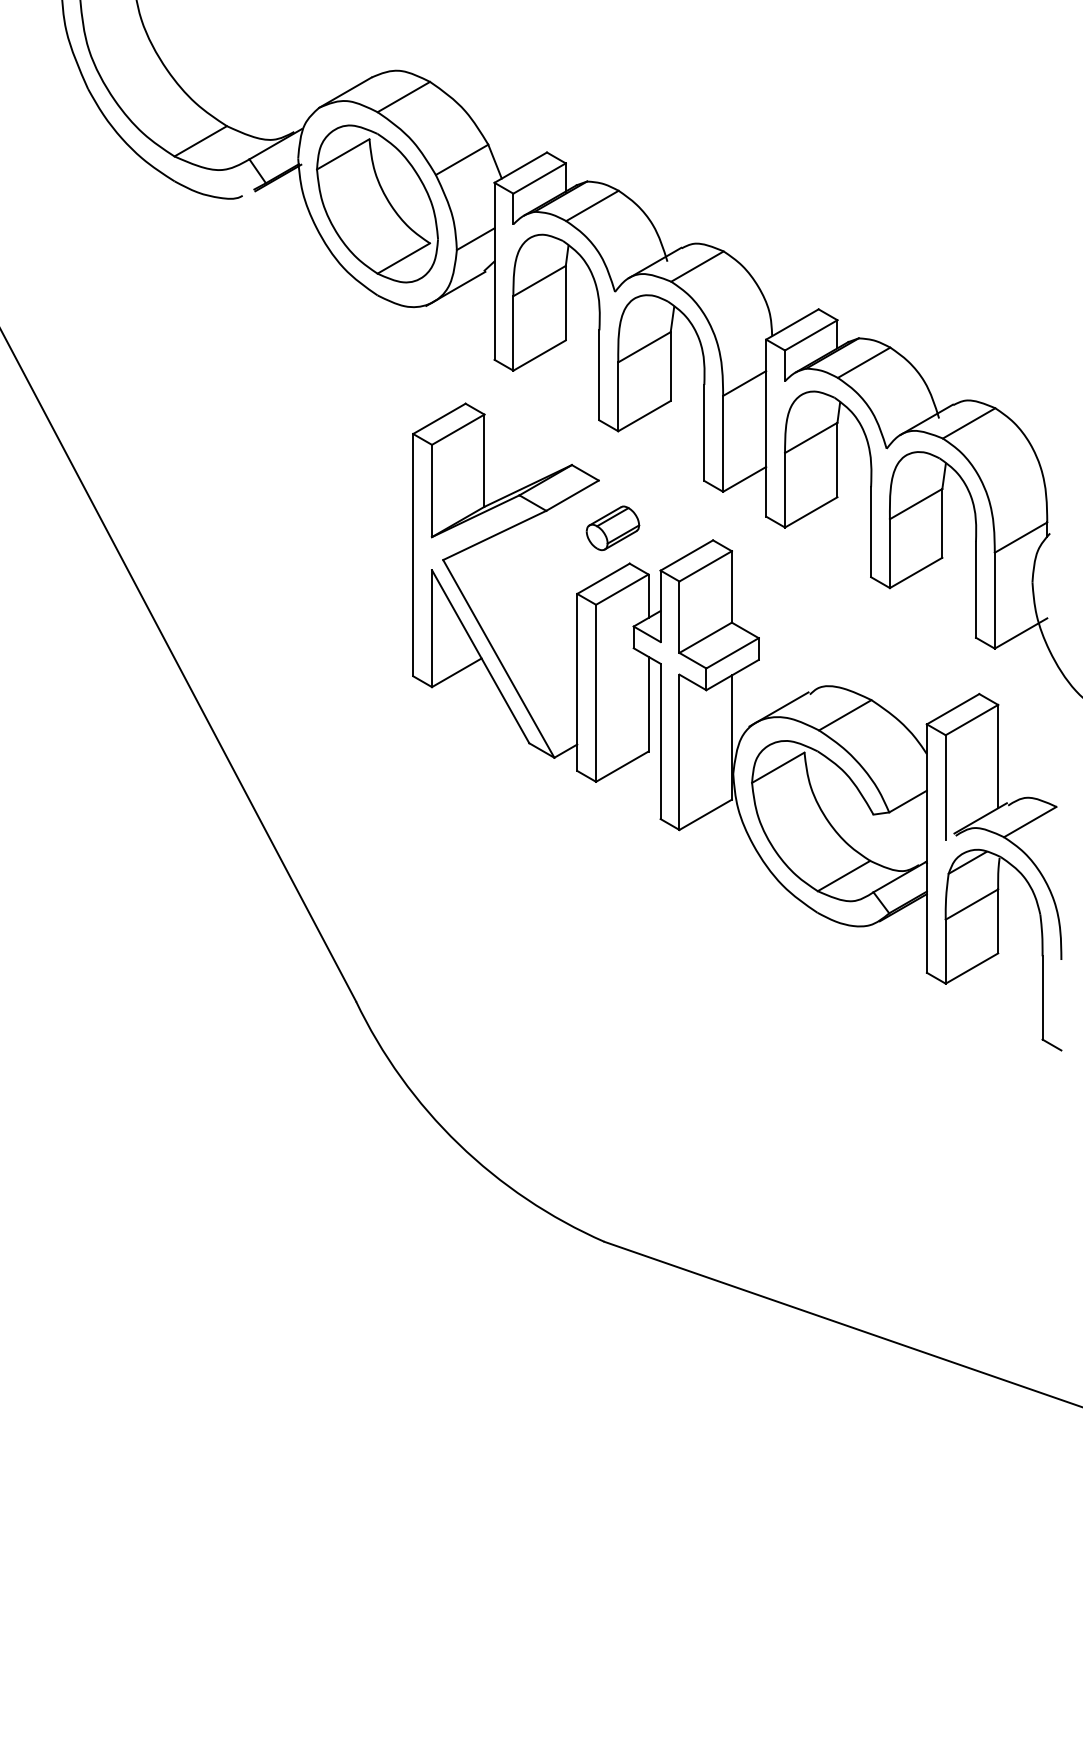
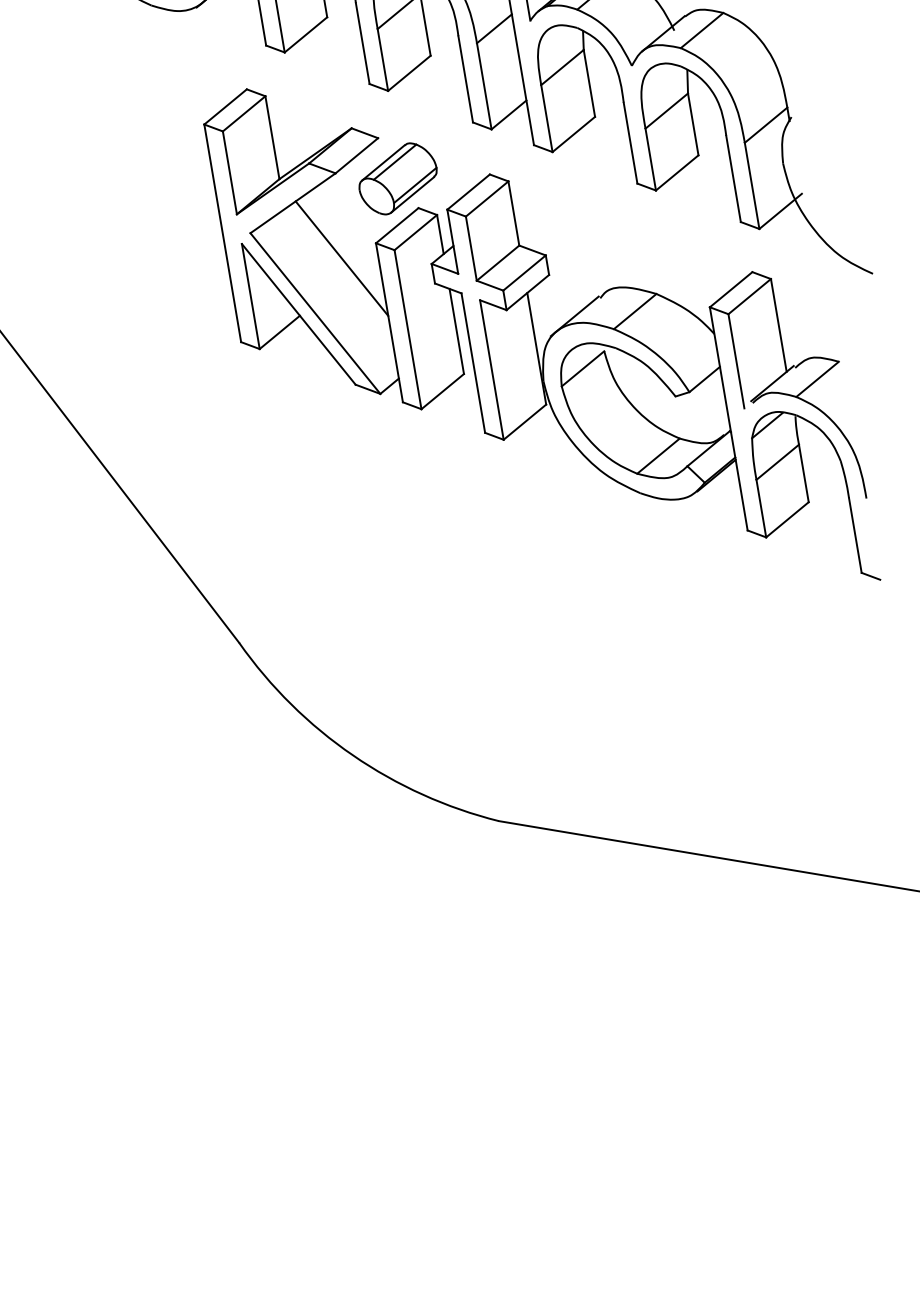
part: (612, 528) -> (397, 179), size x1.67
line: (537, 603) -> (341, 257), added

